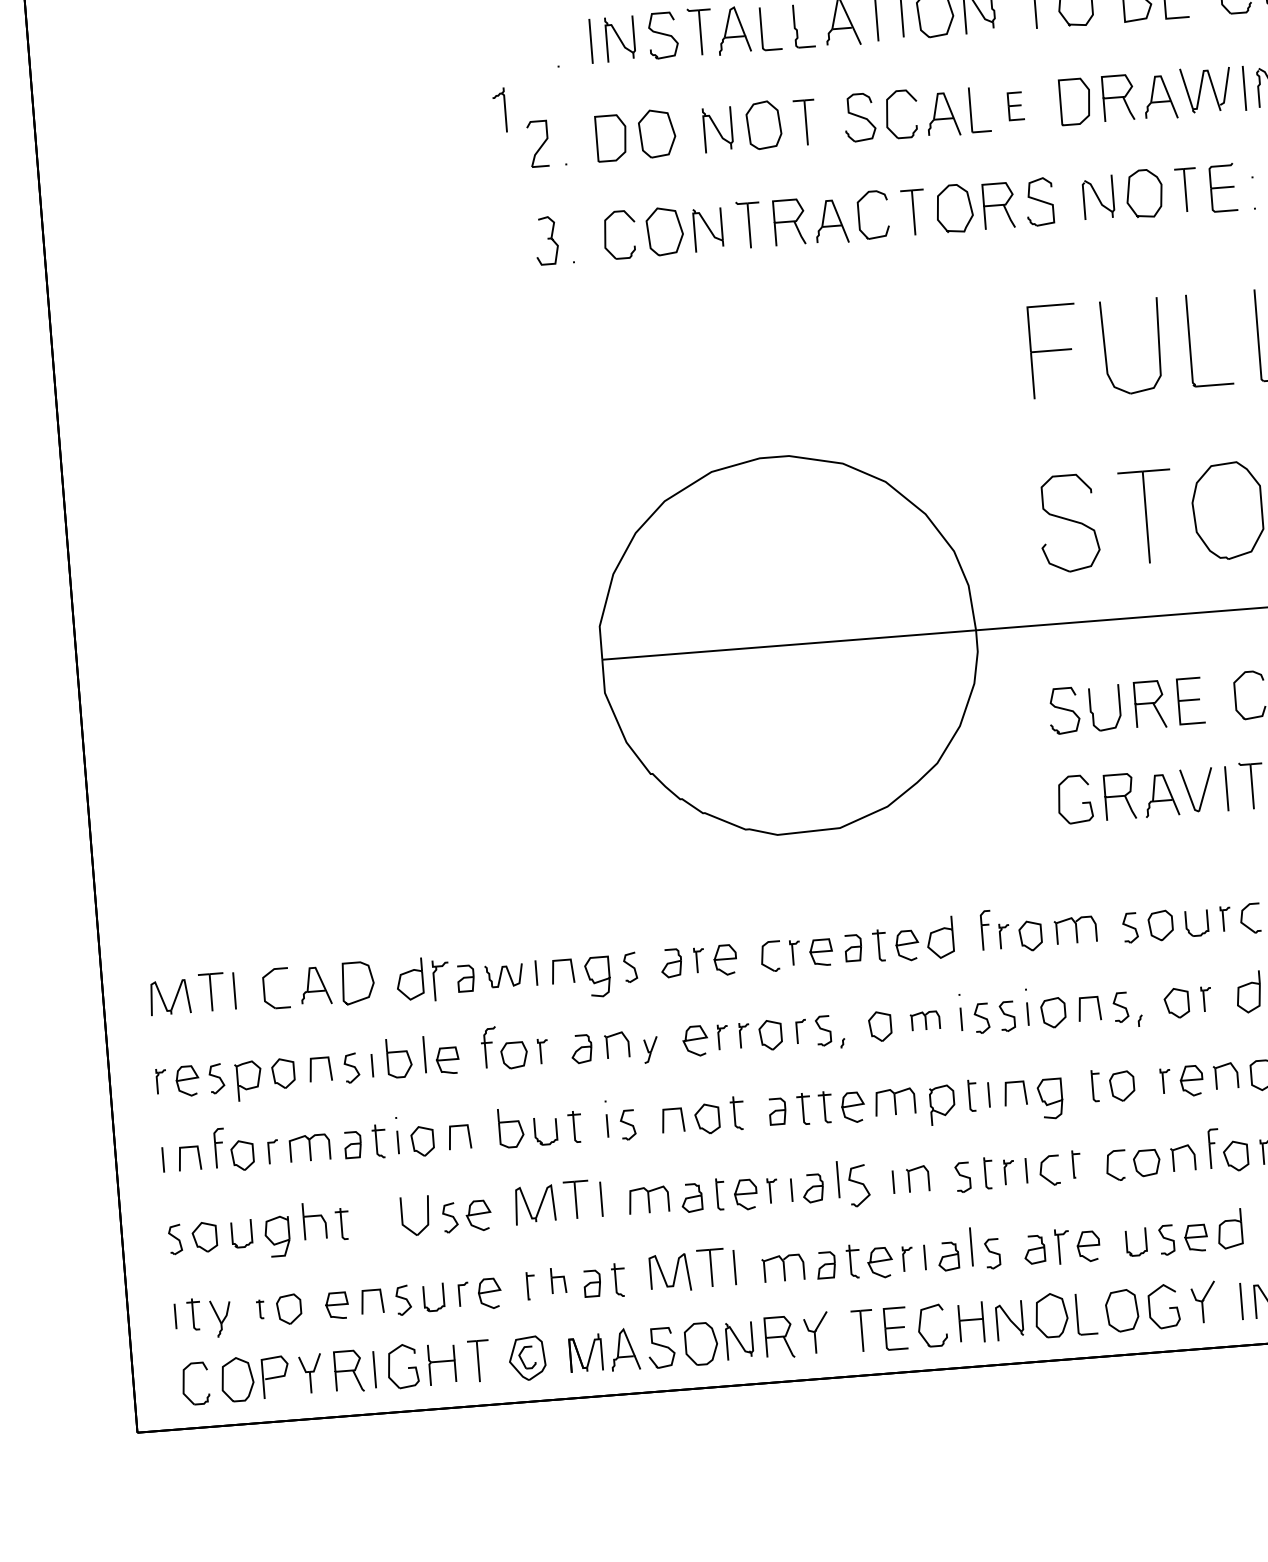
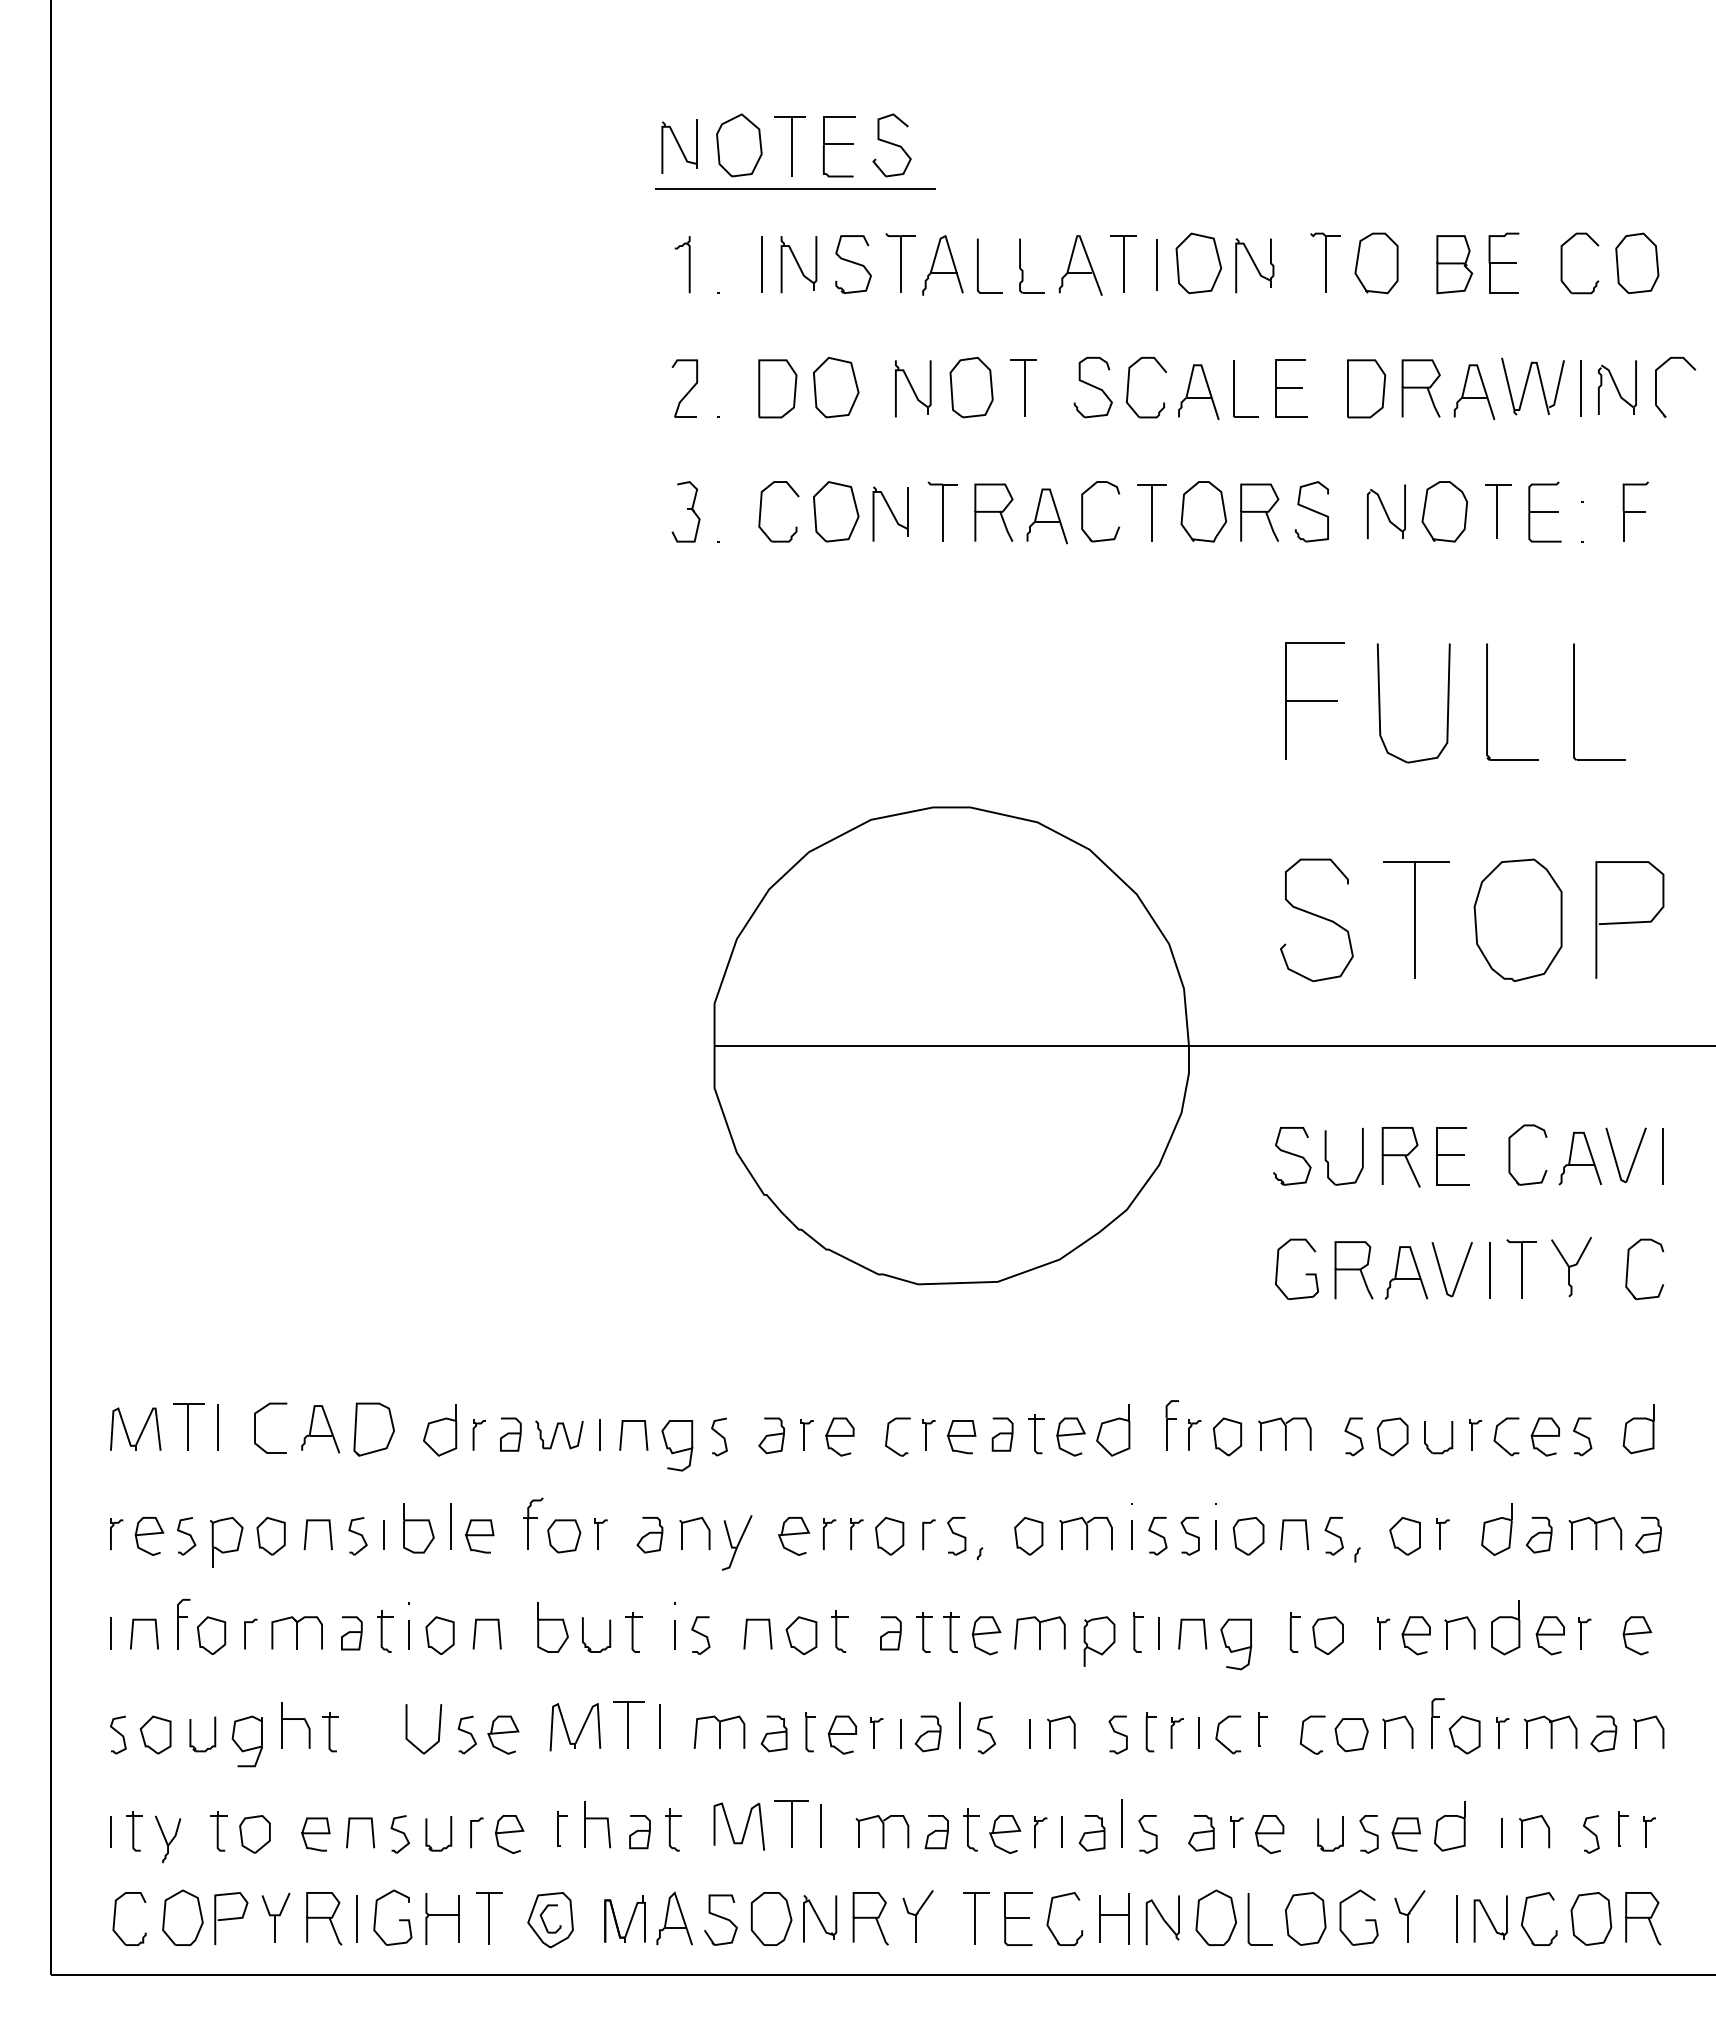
part: (1016, 106) -> (1291, 388), size x1.67
part: (499, 110) -> (682, 264), moved
part: (440, 980) -> (478, 1434), size x0.62
part: (924, 1020) -> (1085, 1533), size x1.43
part: (650, 1049) -> (736, 1542), size x1.67
part: (859, 1185) -> (986, 1734), size x0.71
part: (1062, 1246) -> (1236, 1831), size x0.71
part: (558, 1280) -> (597, 1824), size x1.43
part: (260, 1309) -> (218, 1831), size x1.67

